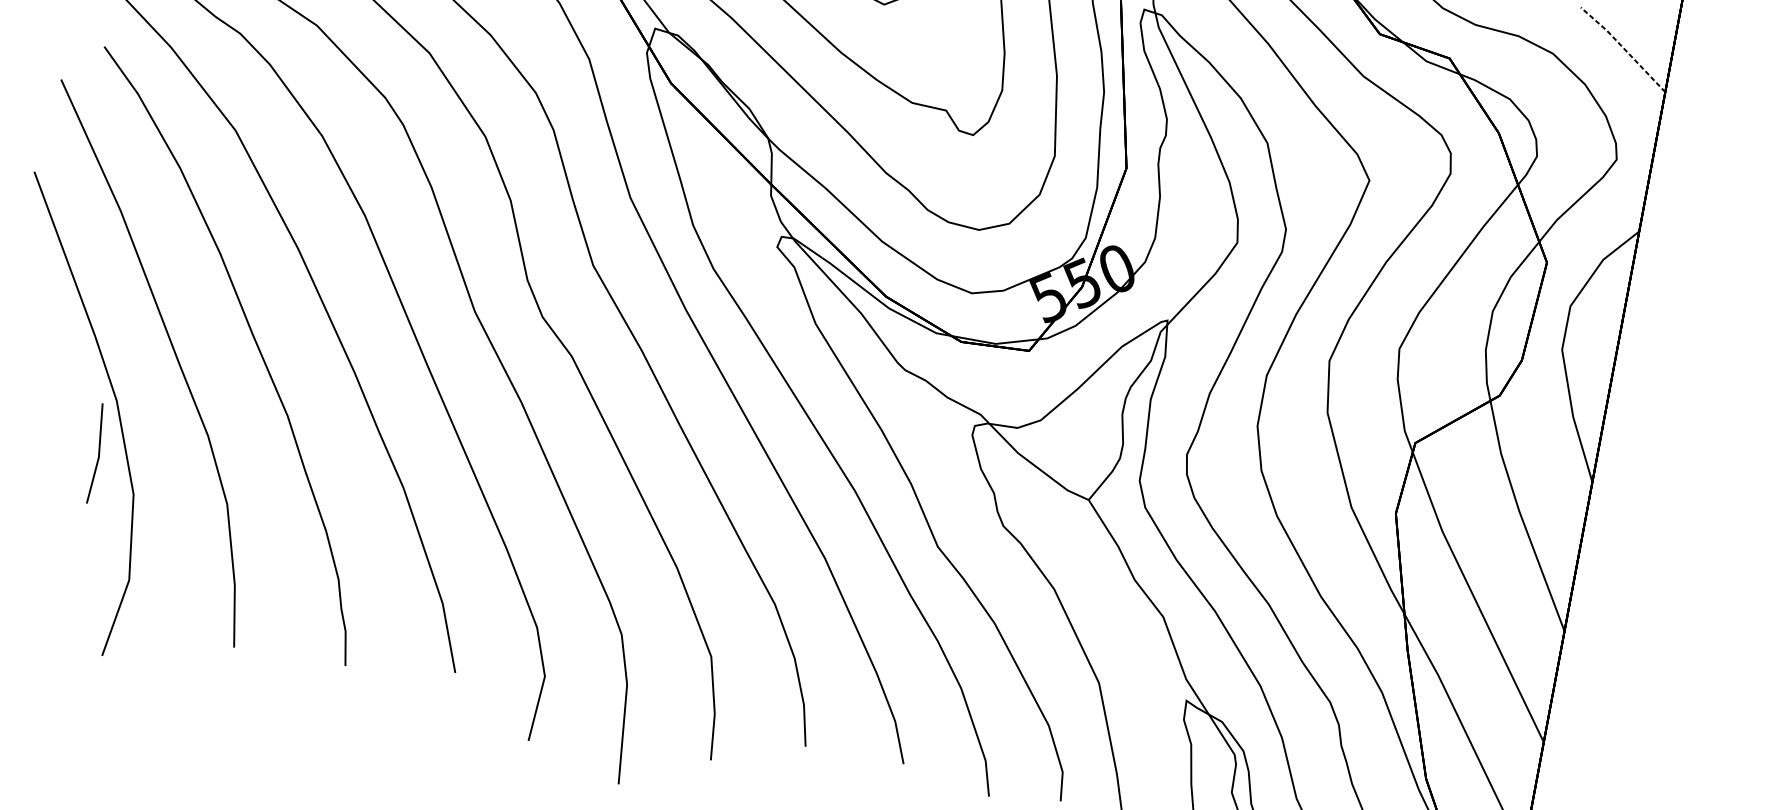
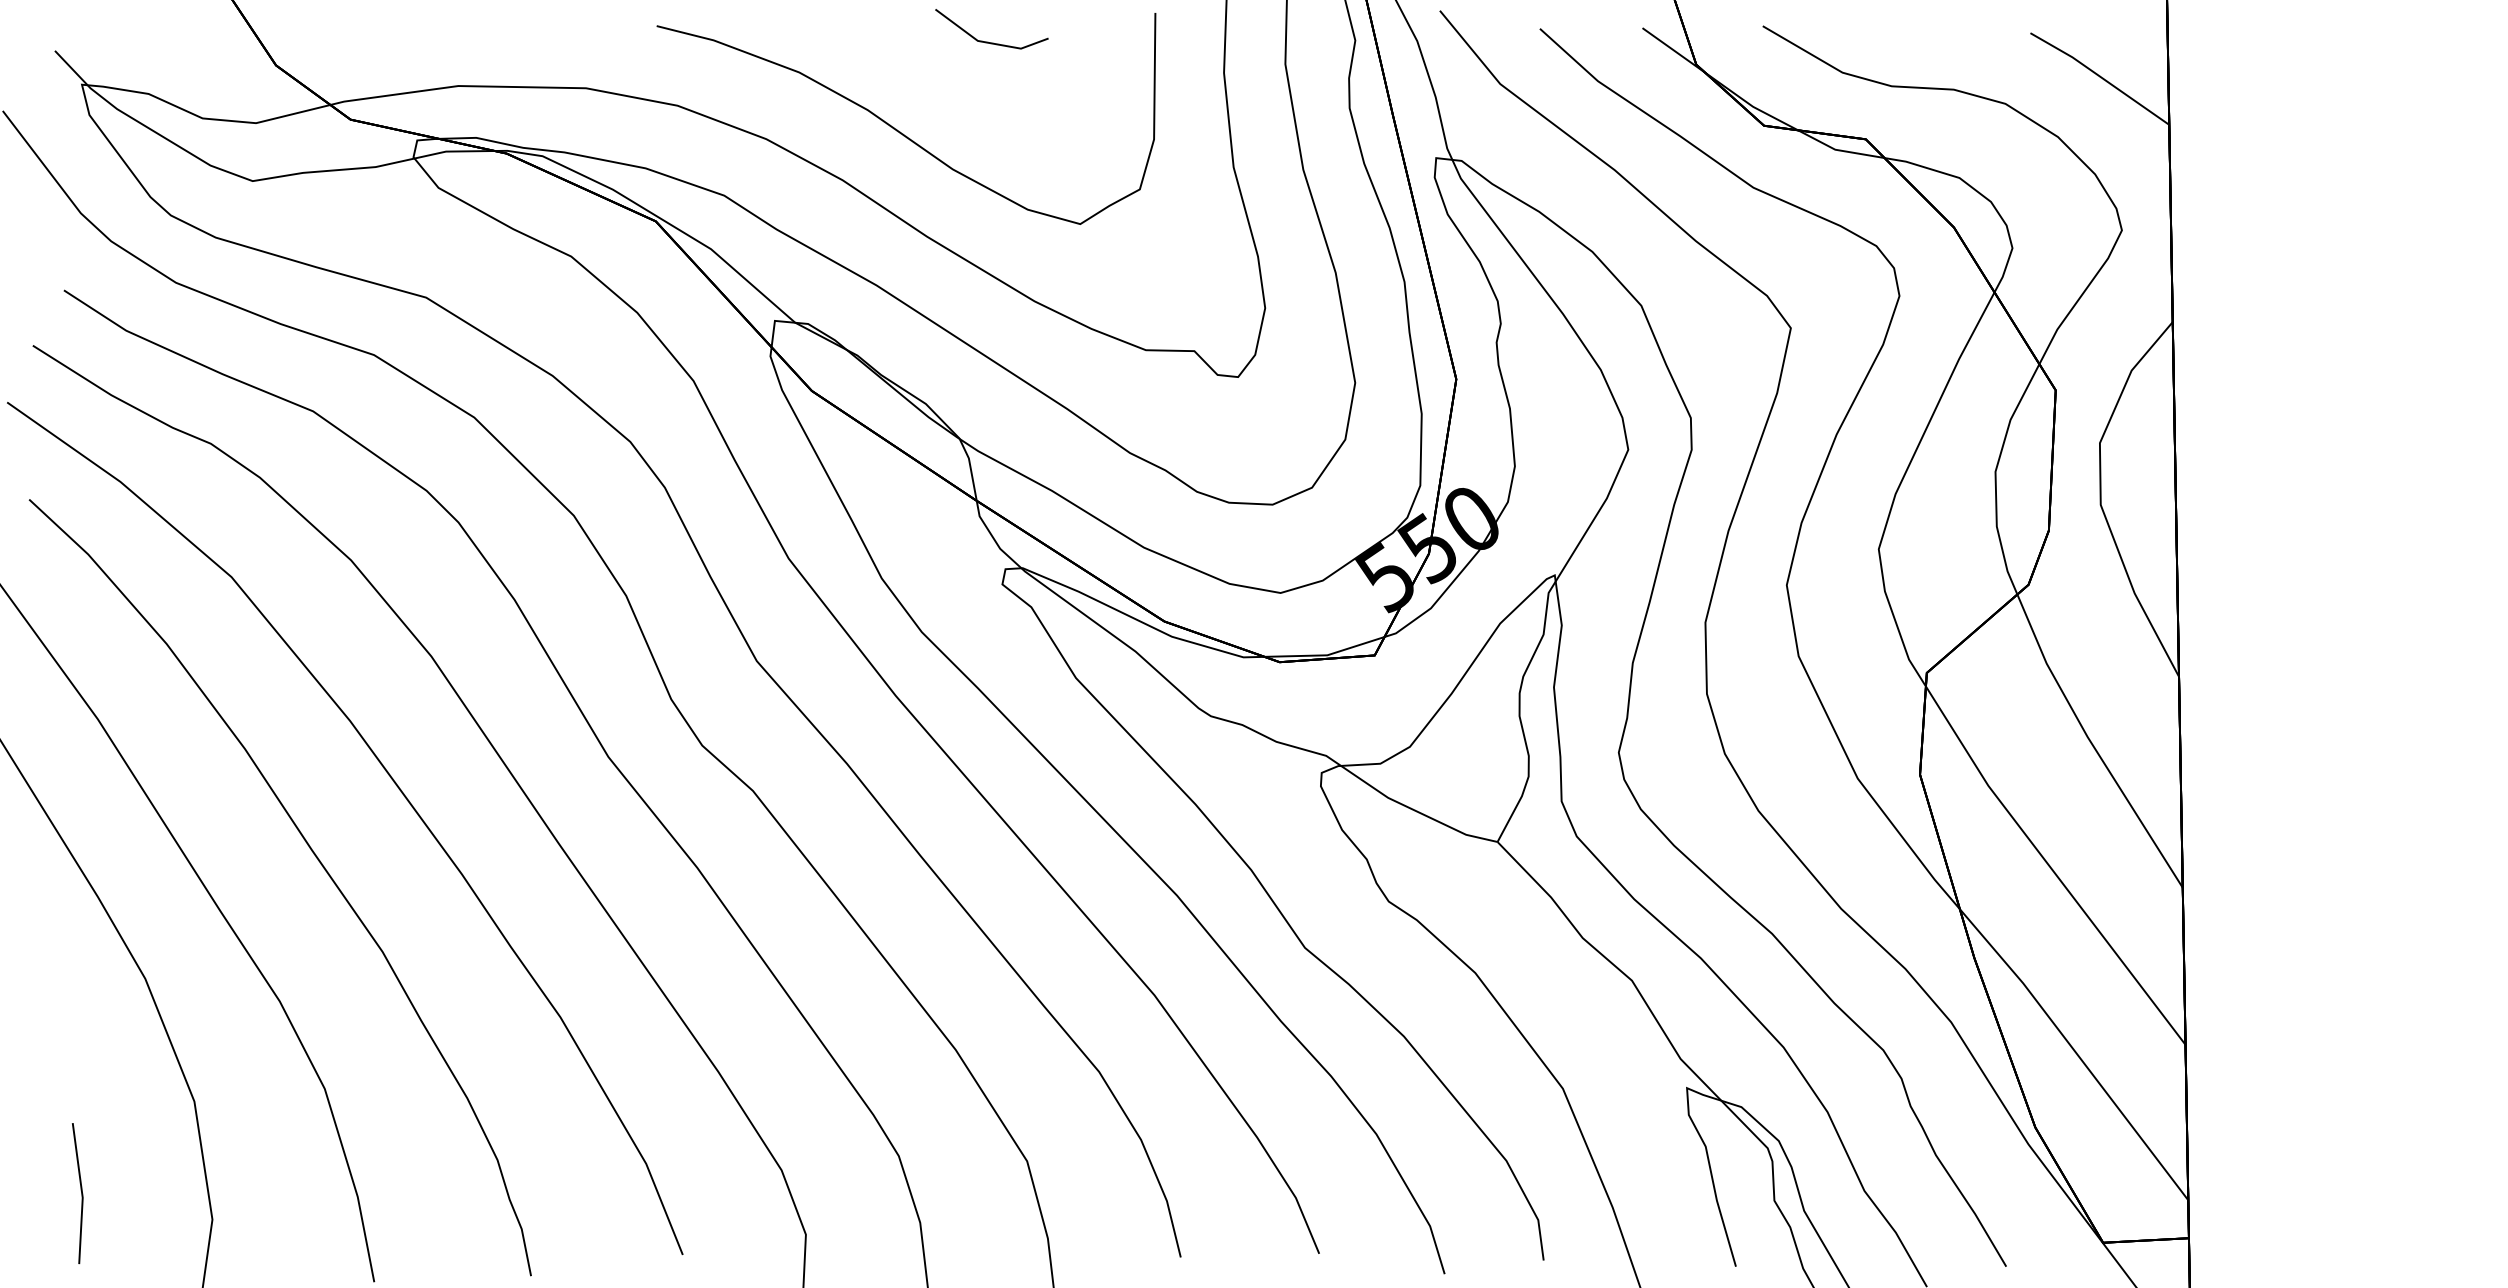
line: (1623, 48) -> (2100, 76), dashed -> solid
line: (98, 454) -> (81, 1193), moved

